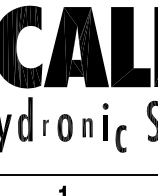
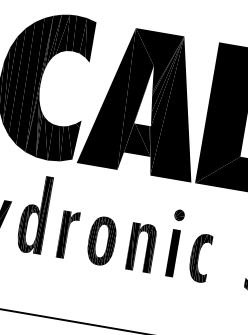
part: (45, 127) -> (67, 234), size x1.67
part: (87, 127) -> (141, 247), size x1.43
part: (120, 138) -> (199, 256), moved

